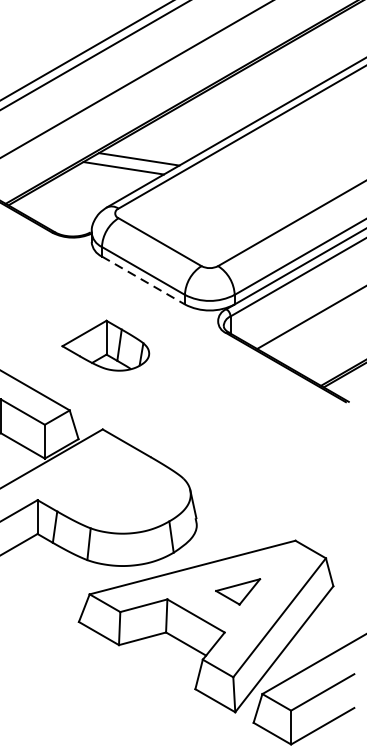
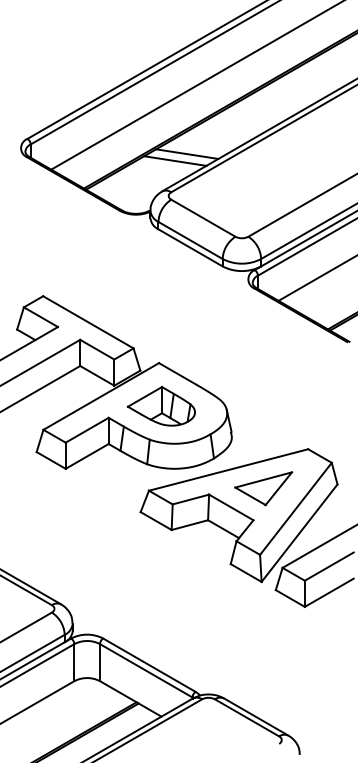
line: (144, 281) -> (191, 248), dashed -> solid
part: (104, 345) -> (160, 406), moved
part: (237, 591) -> (263, 488), size x1.67

